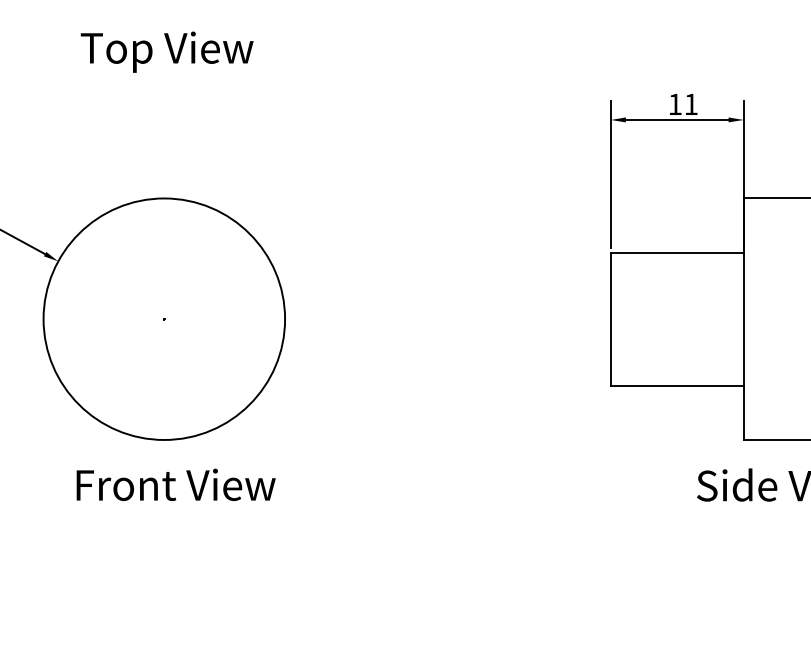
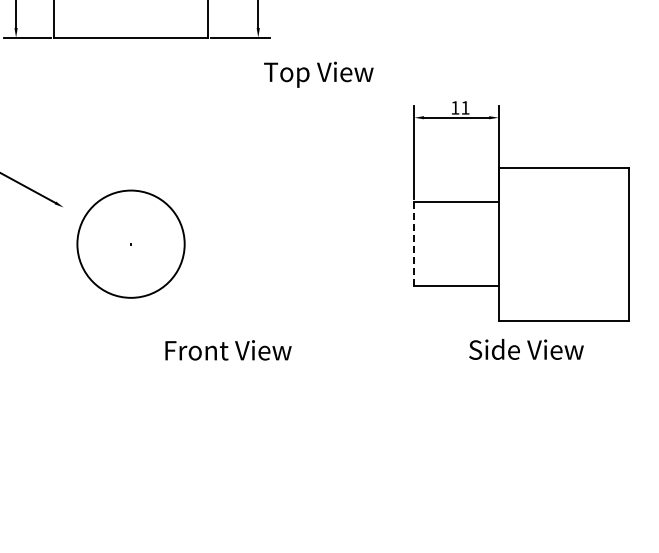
text: (166, 51) -> (318, 74), moved
circle: (163, 318) -> (130, 243), size x0.7
line: (610, 319) -> (414, 244), solid -> dashed
text: (176, 485) -> (228, 350), moved

